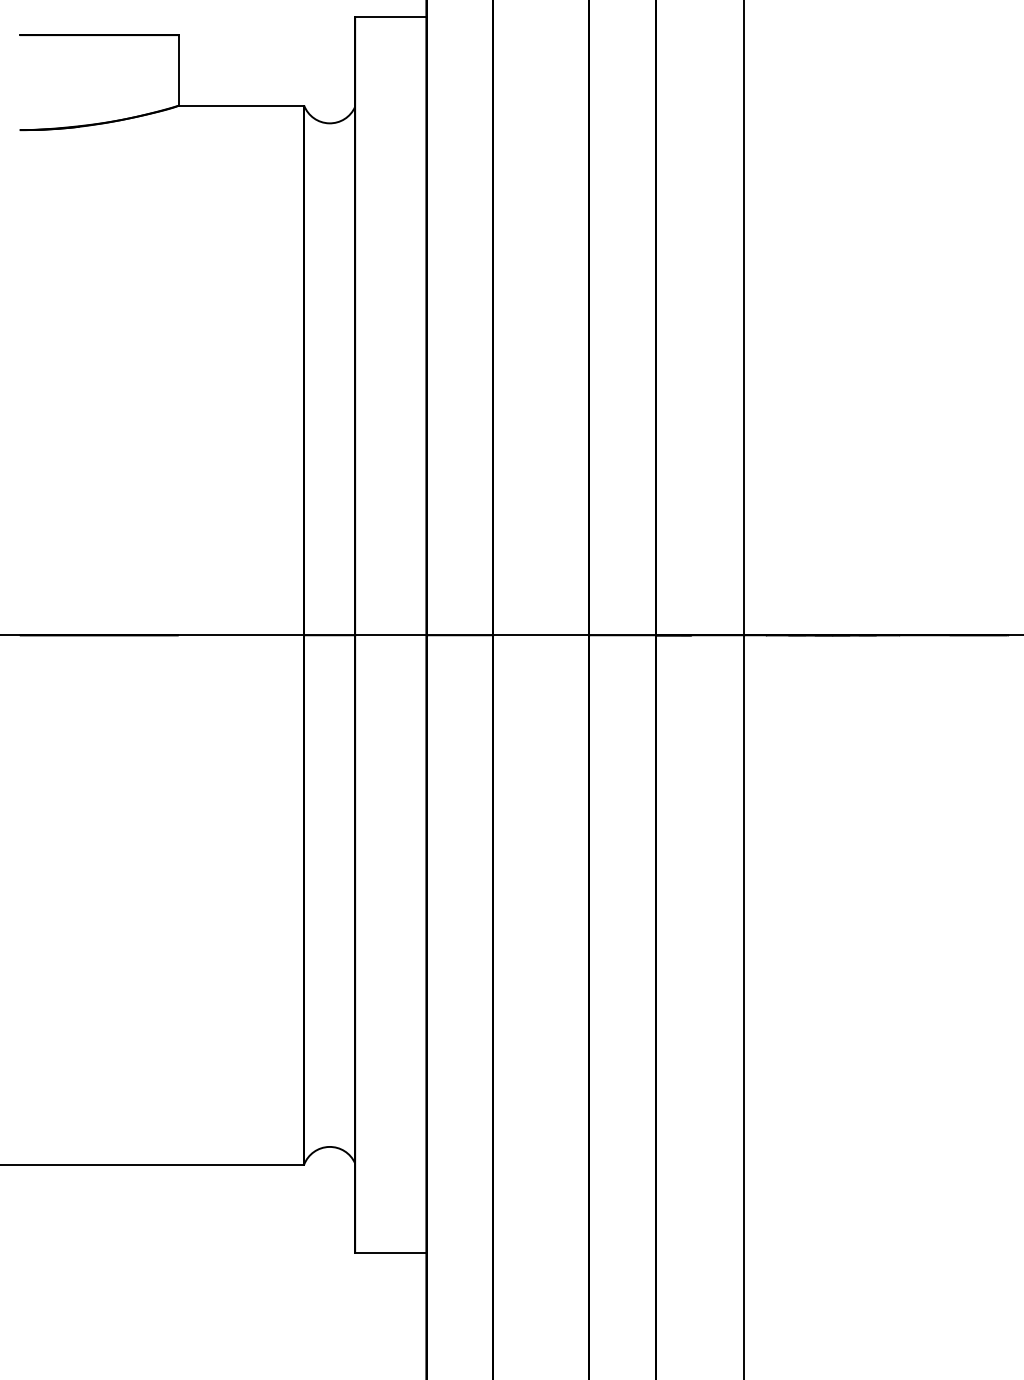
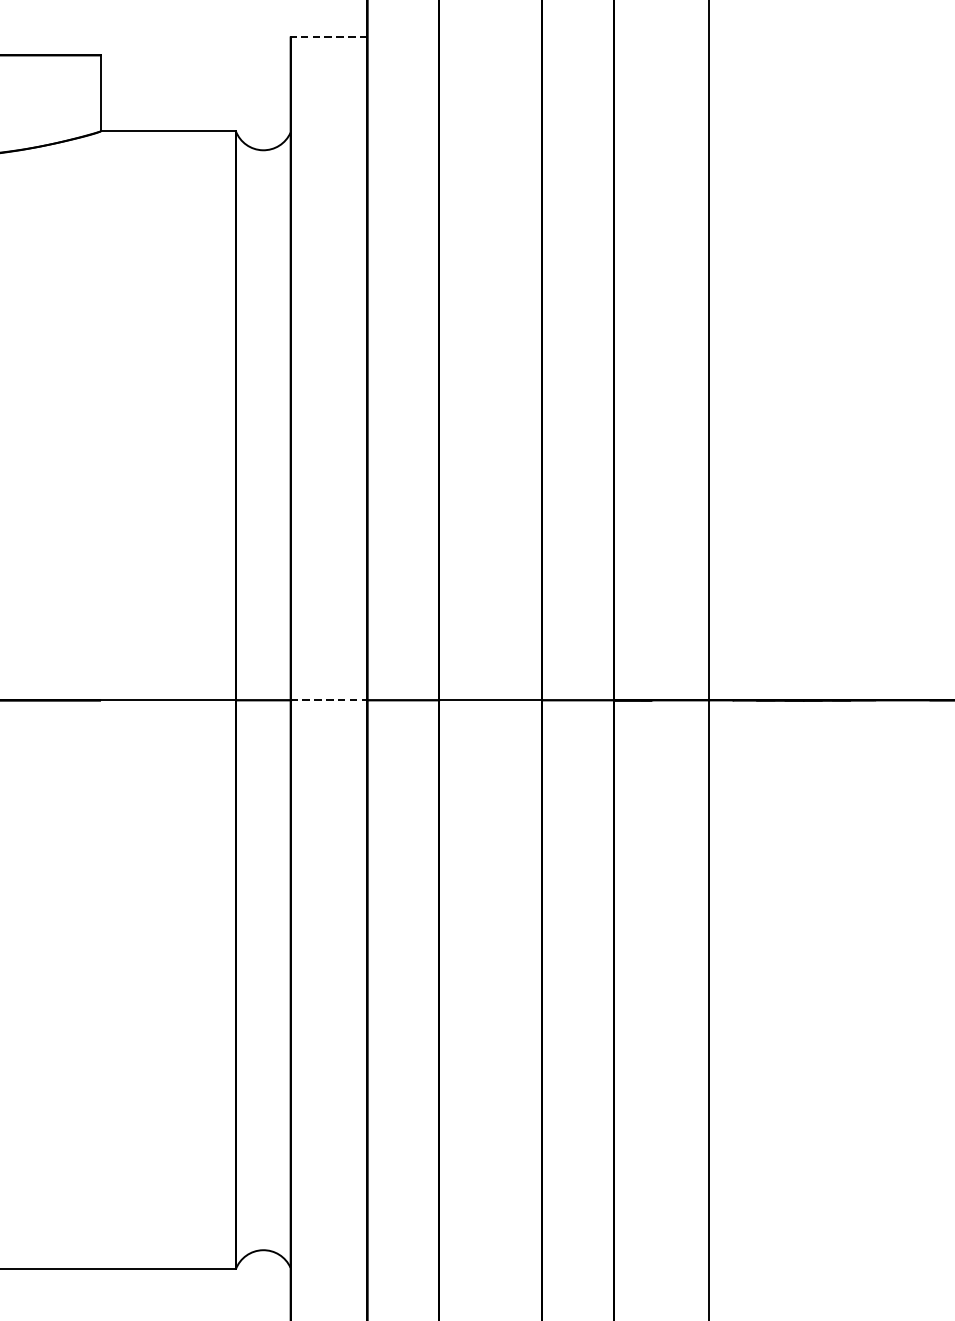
line: (390, 17) -> (328, 36), solid -> dashed
line: (390, 635) -> (328, 700), solid -> dashed

